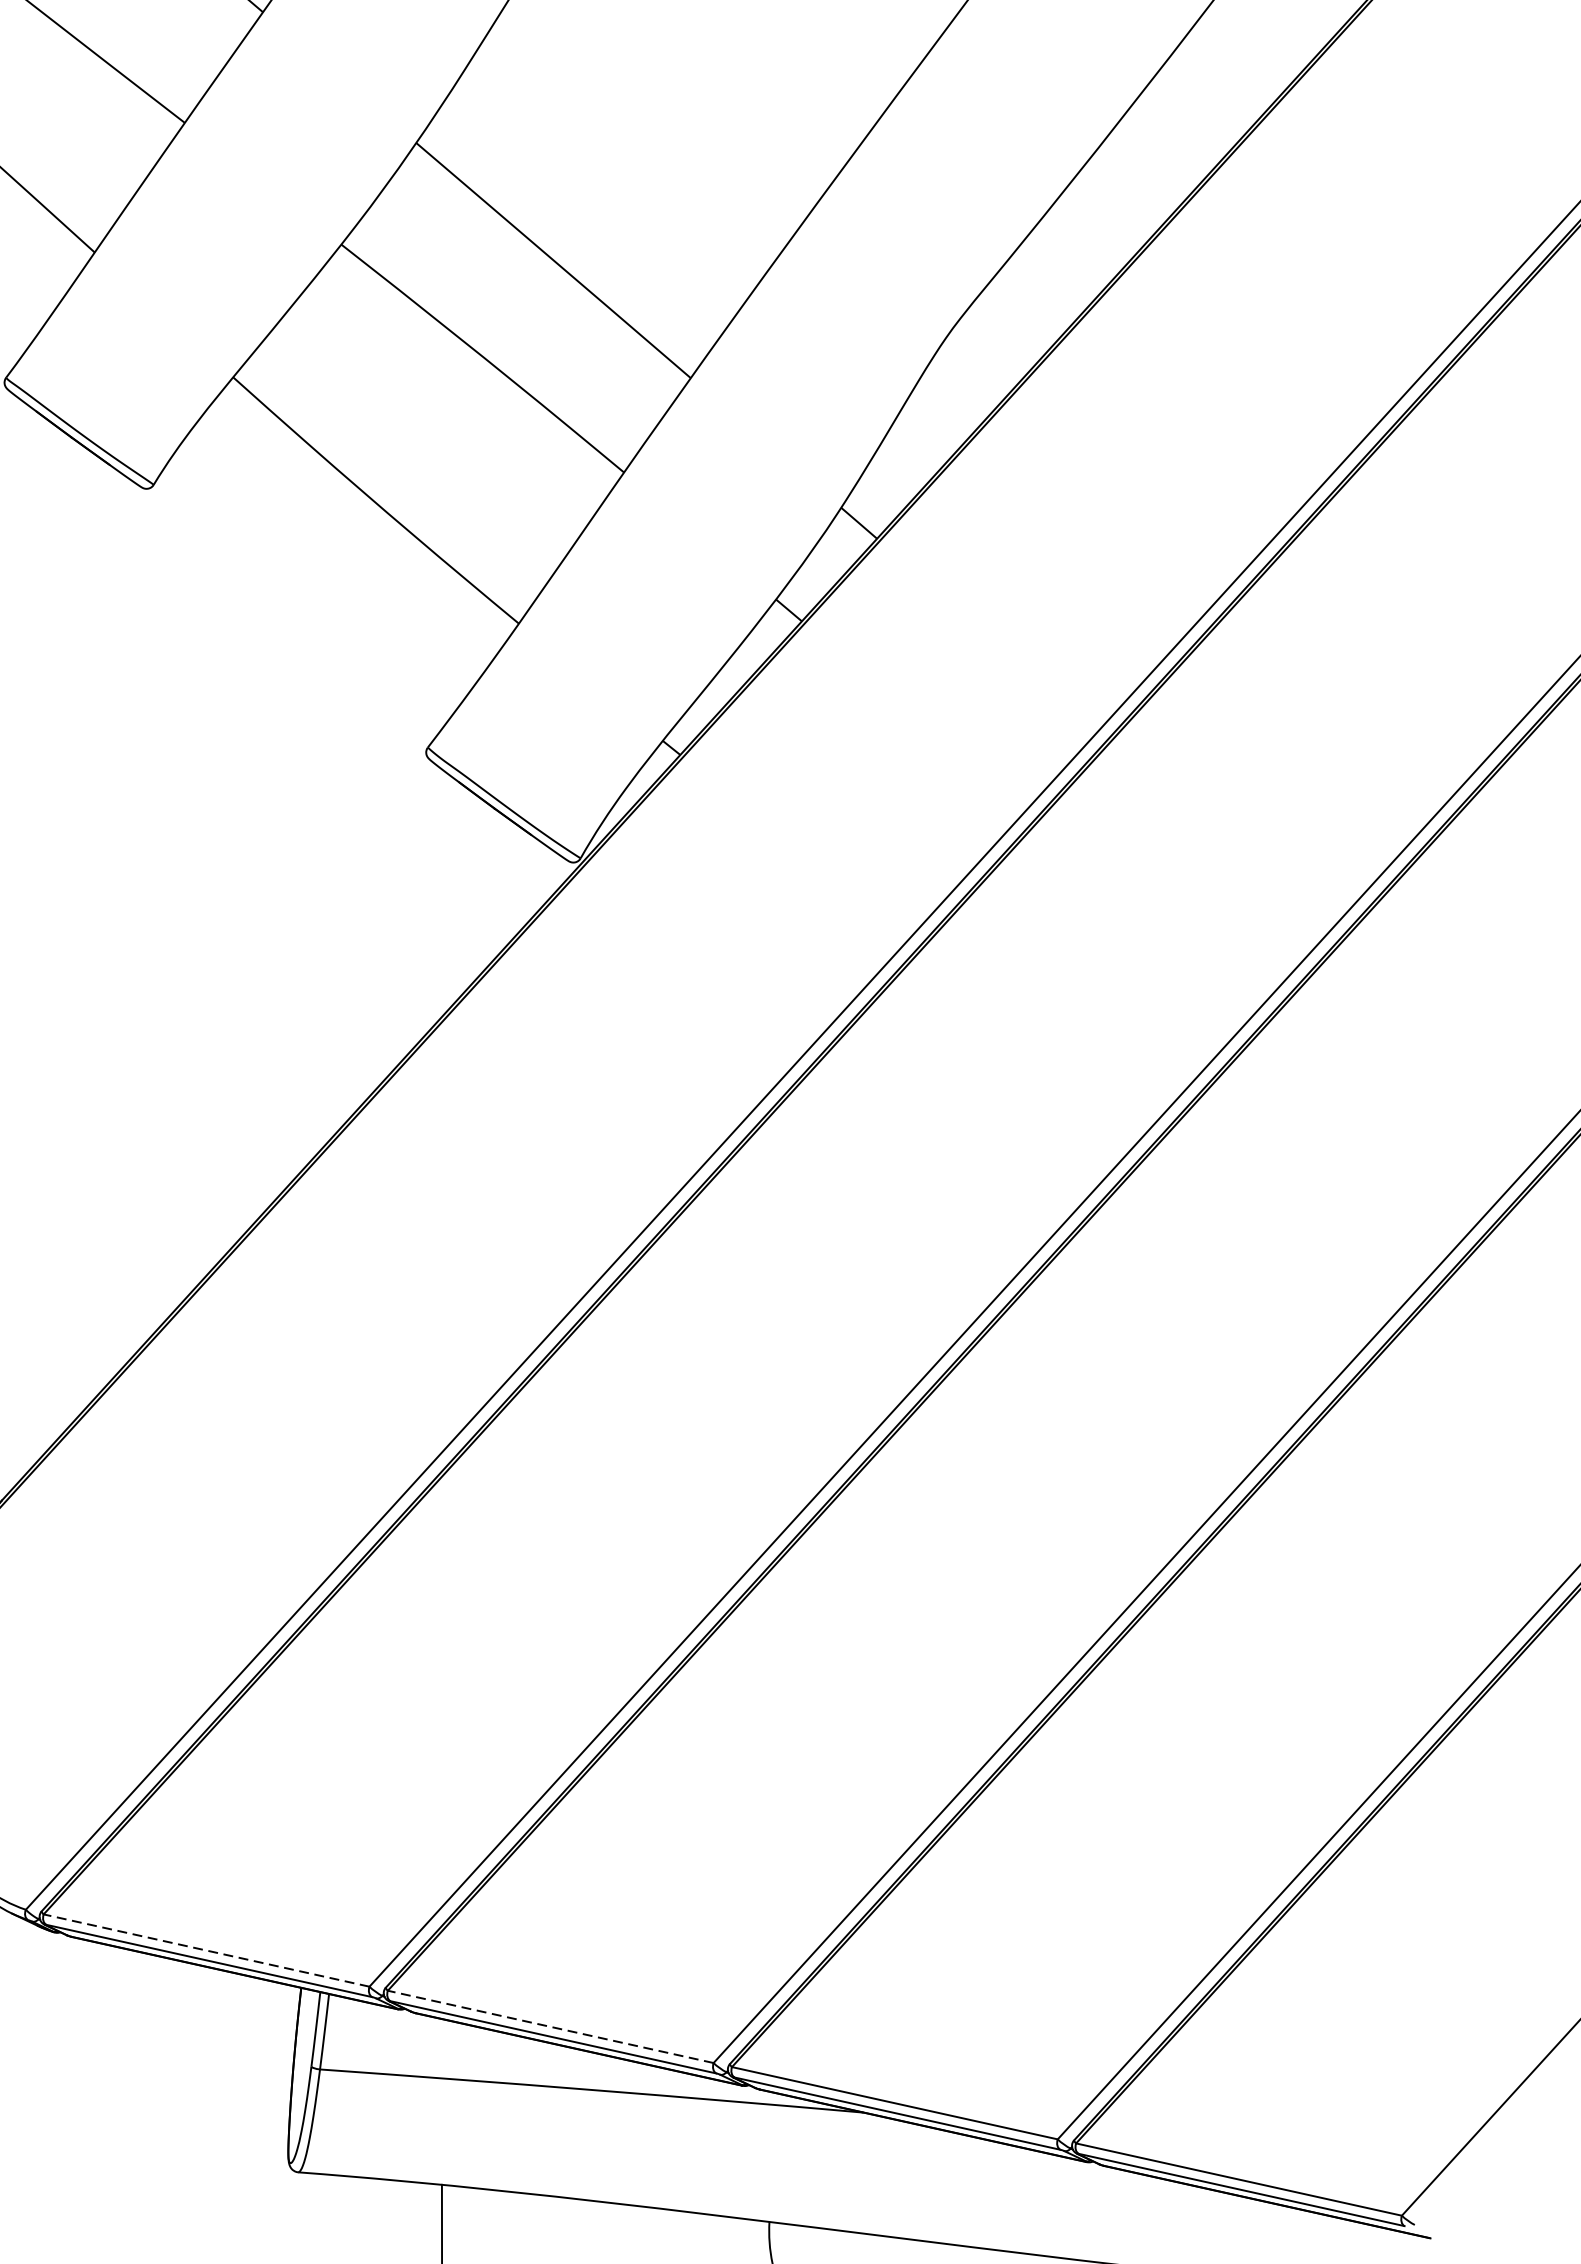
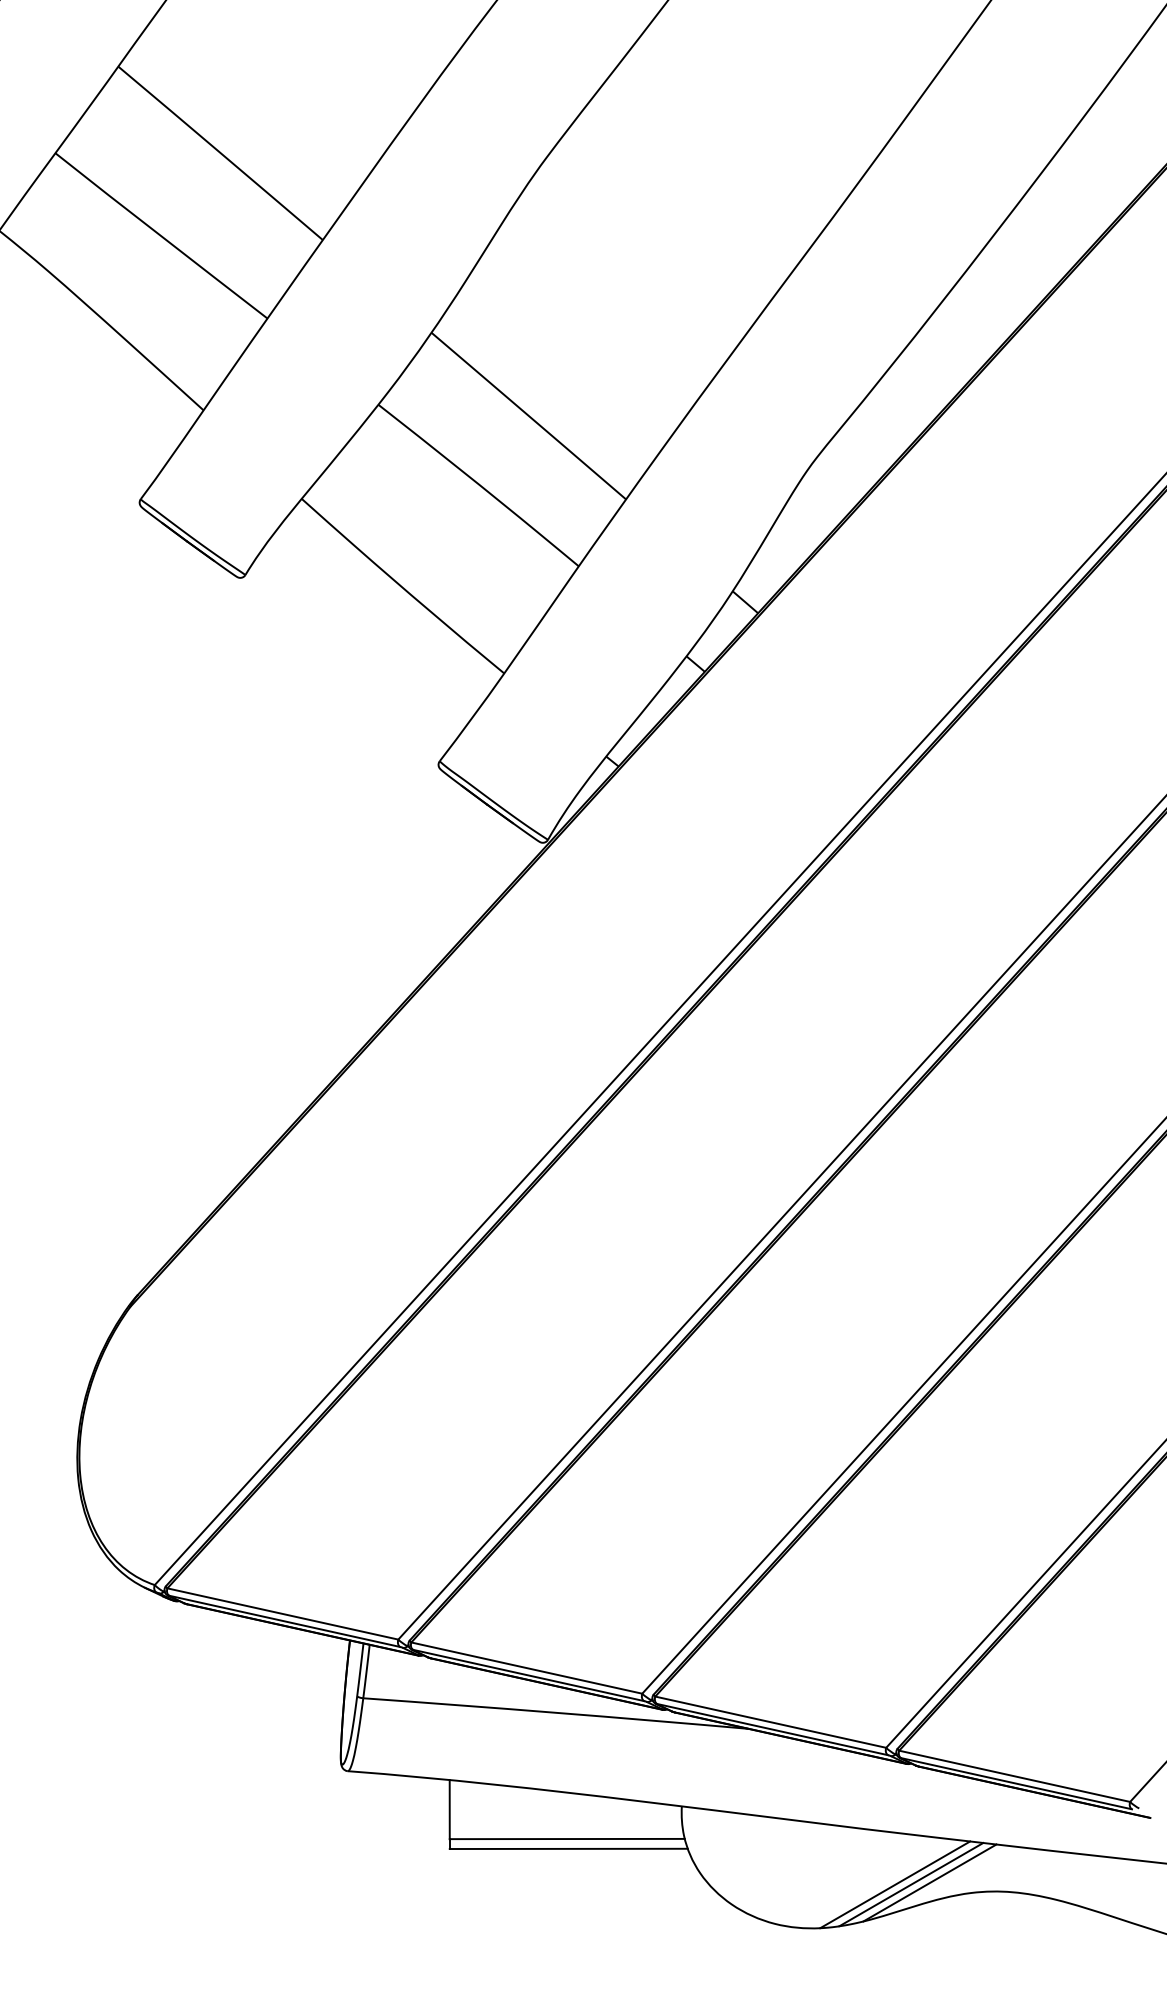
line: (206, 1949) -> (282, 1613), dashed -> solid
line: (550, 2026) -> (526, 1667), dashed -> solid

